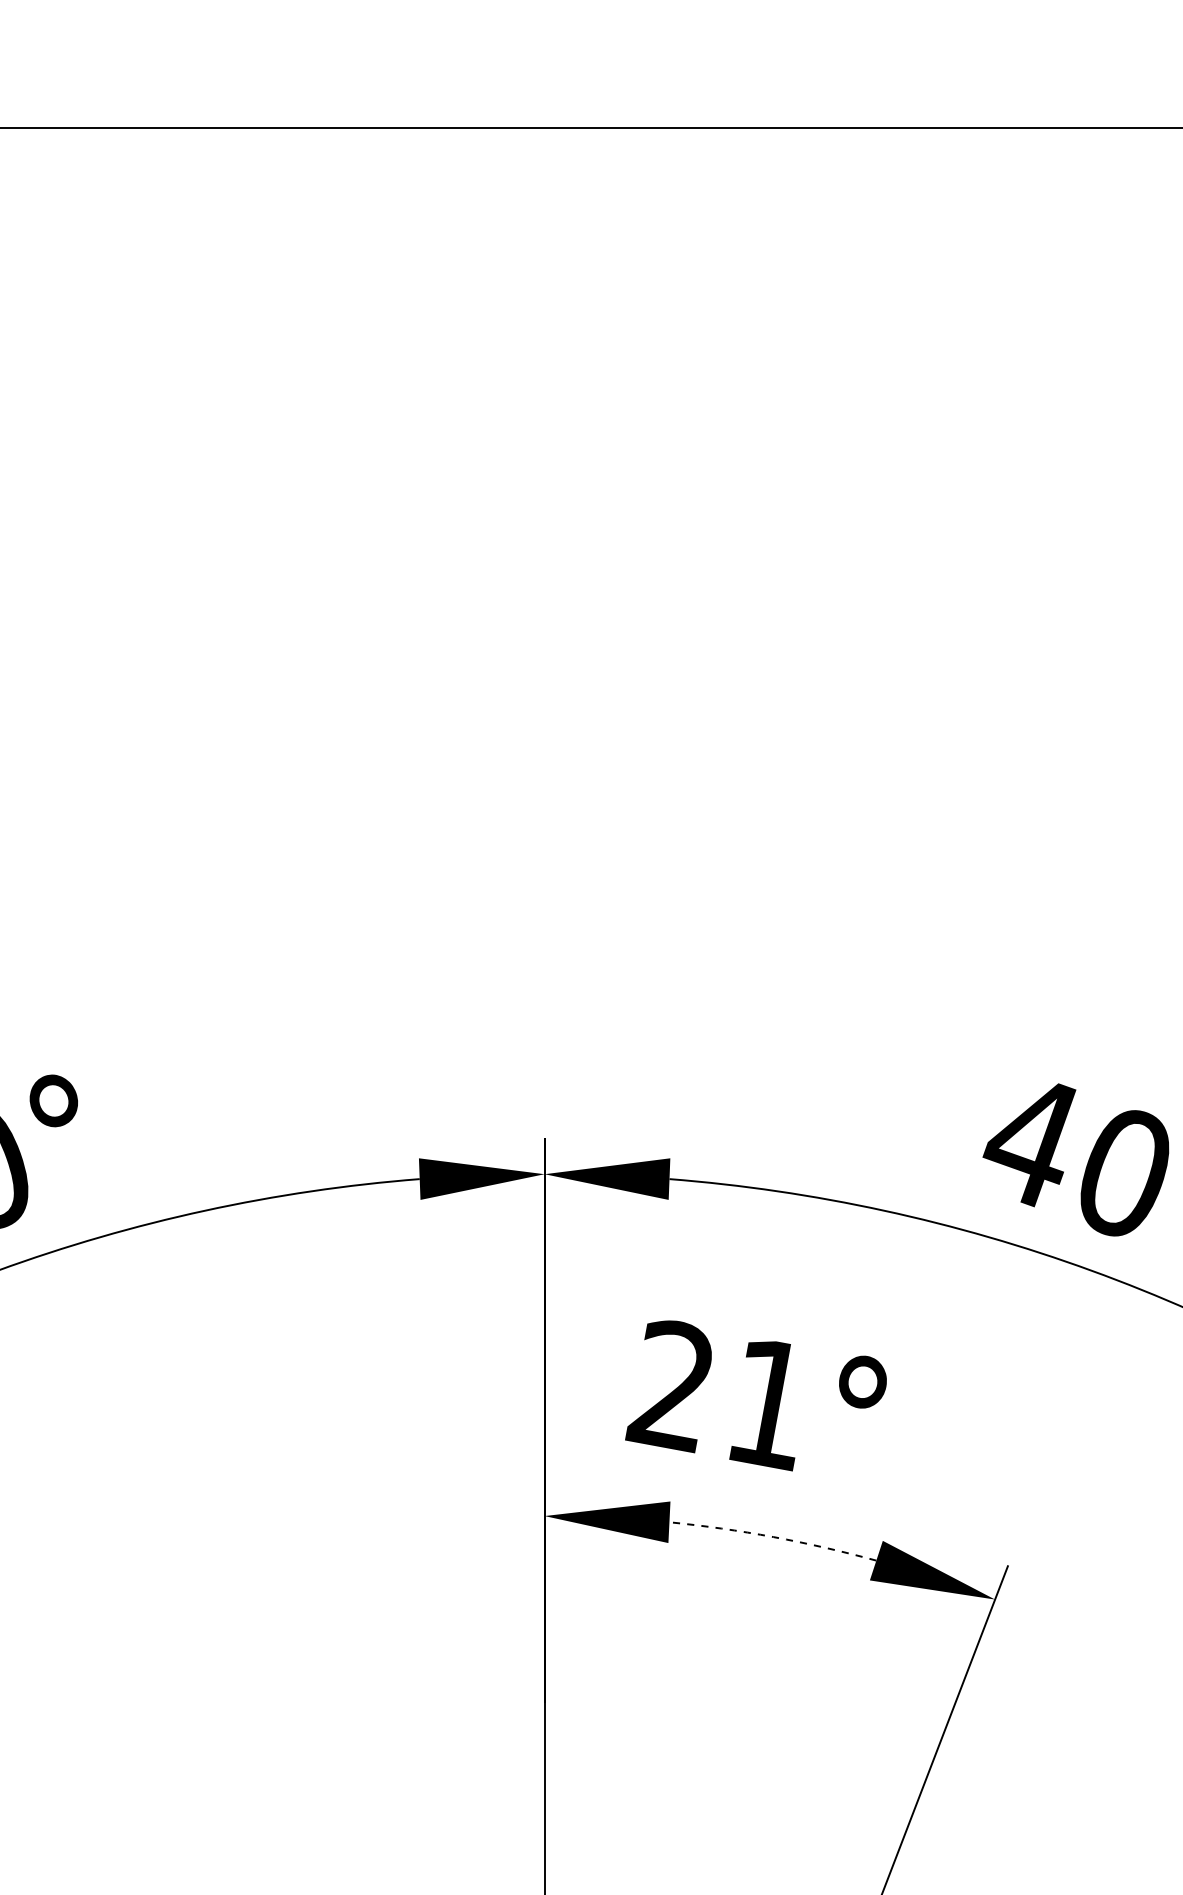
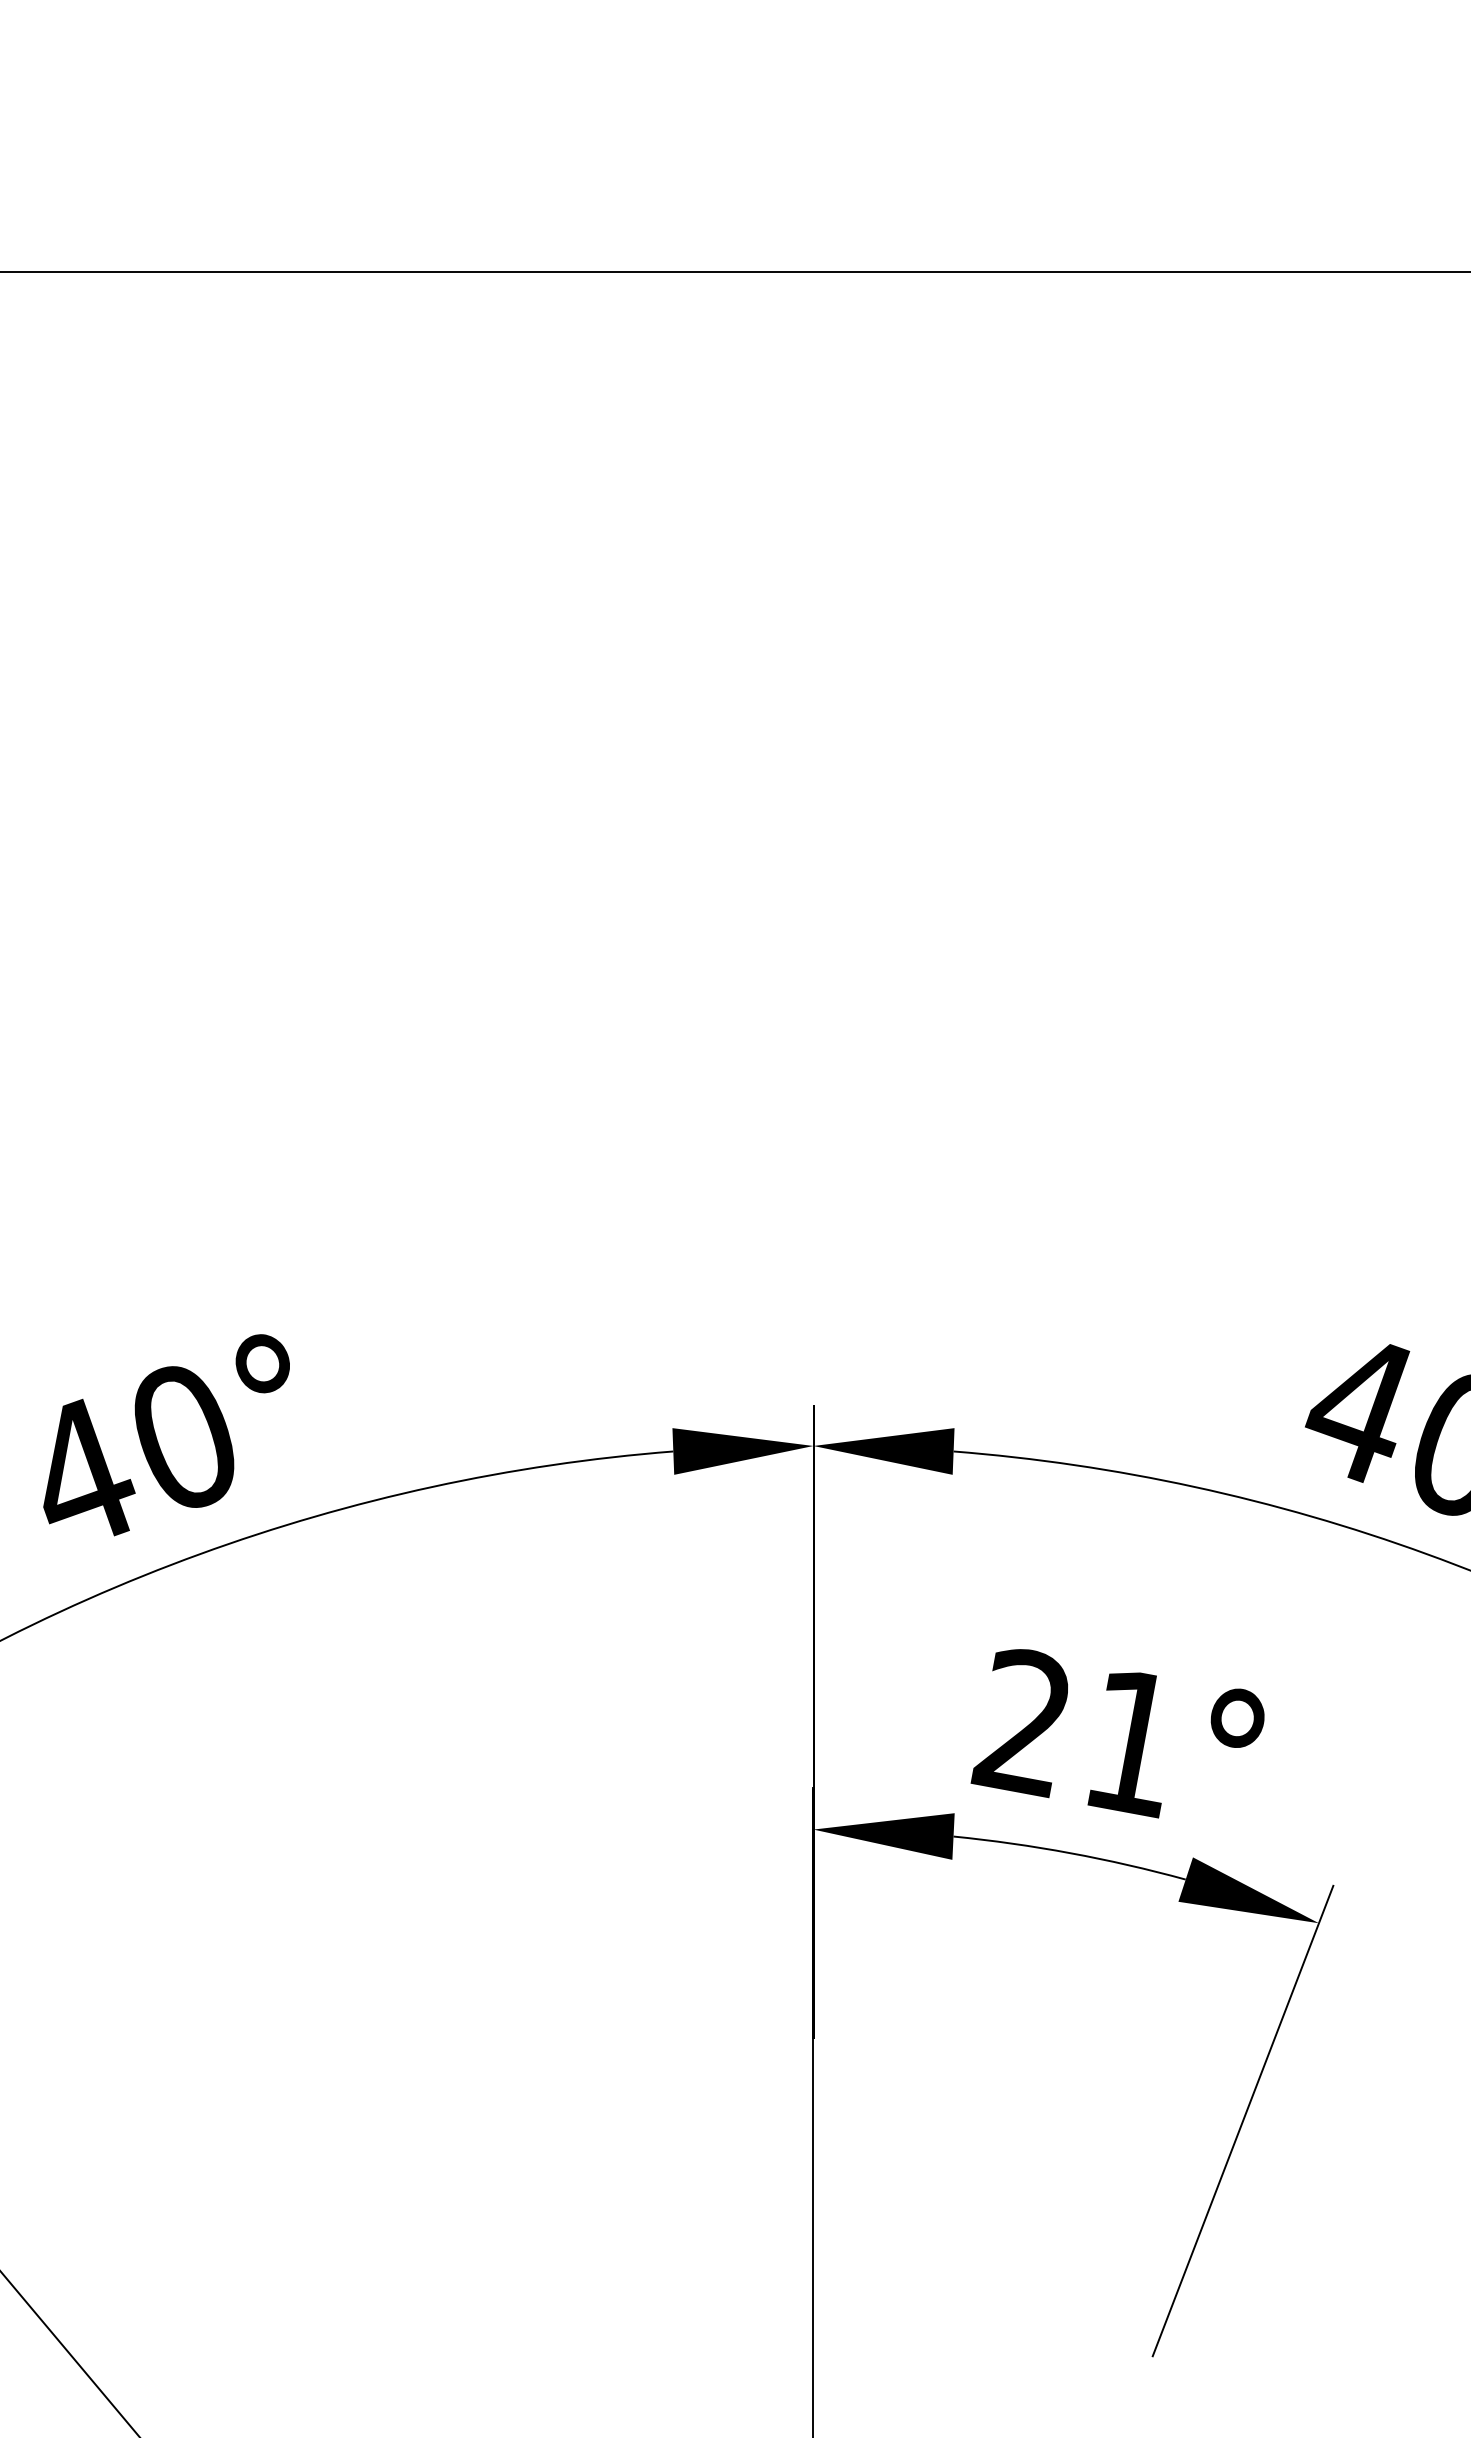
text: (755, 1395) -> (1117, 1733), moved
arc: (773, 1537) -> (1070, 1853), dashed -> solid

